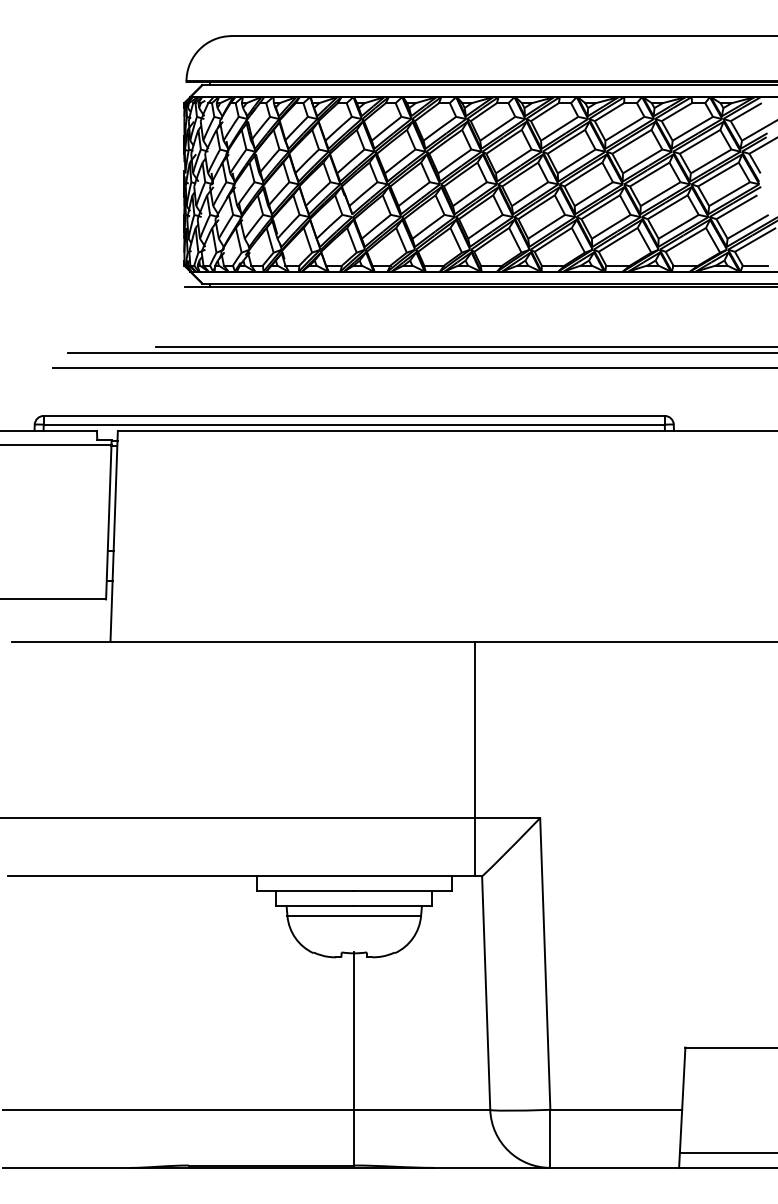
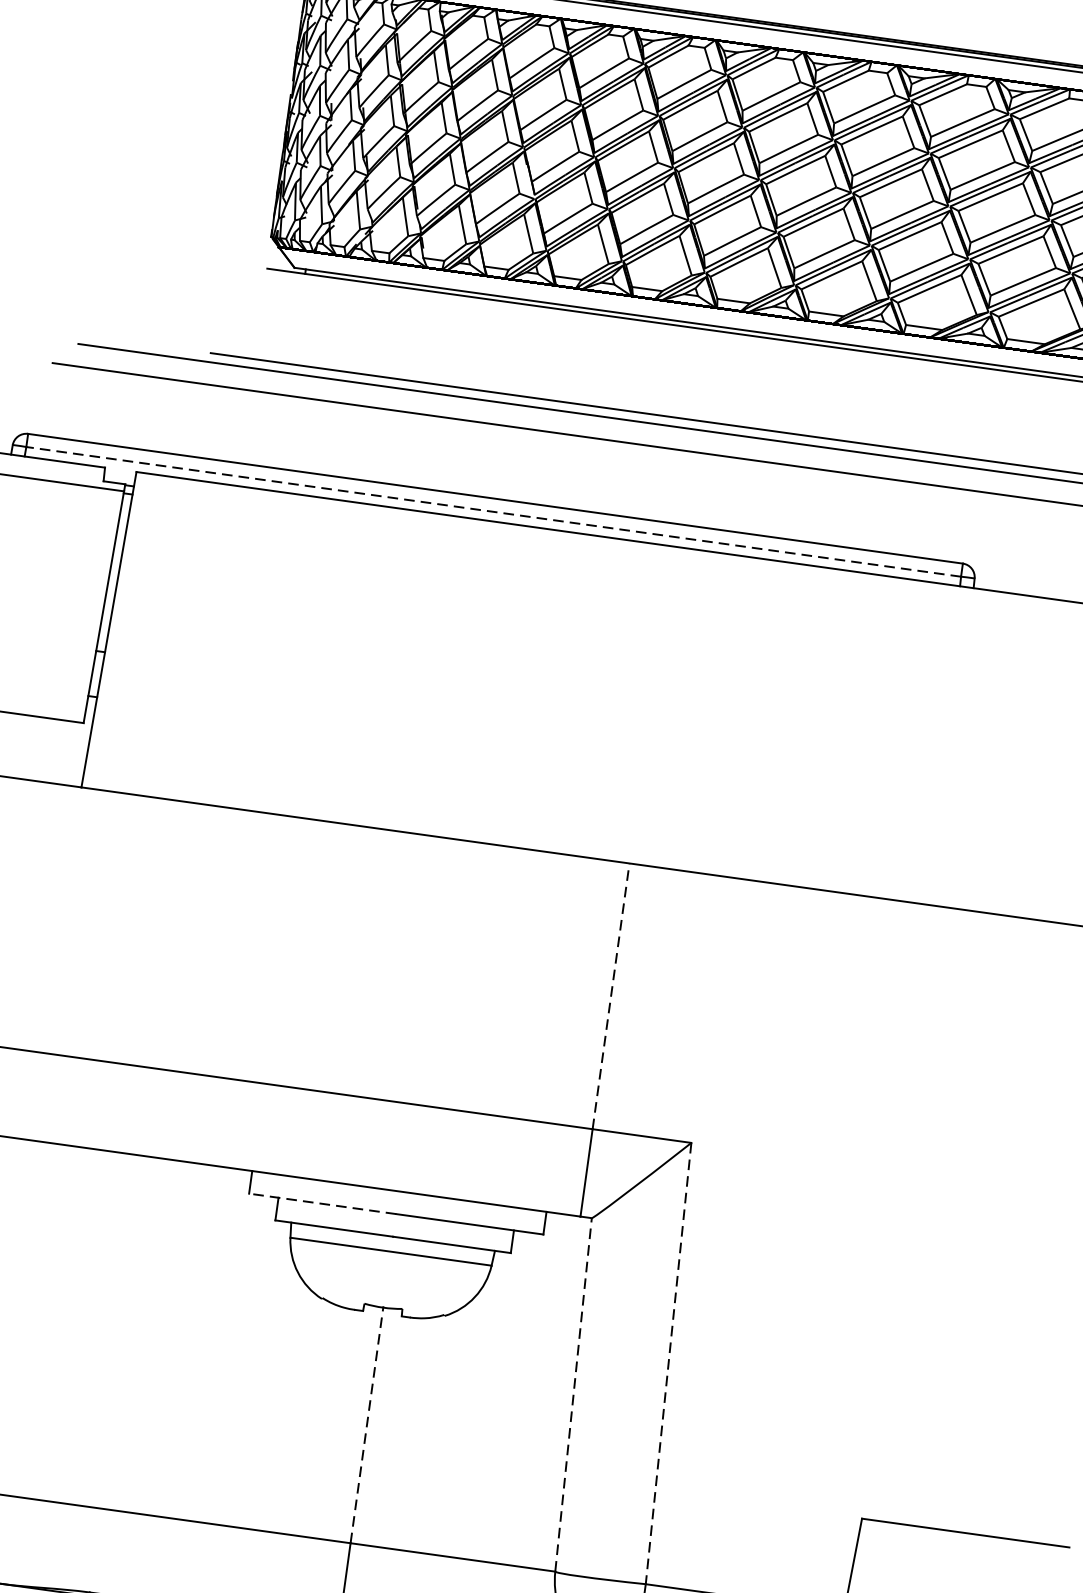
line: (353, 424) -> (492, 511), solid -> dashed
line: (474, 729) -> (611, 995), solid -> dashed
line: (305, 891) -> (322, 1204), solid -> dashed
line: (545, 963) -> (668, 1362), solid -> dashed
line: (486, 992) -> (574, 1394), solid -> dashed
line: (354, 1031) -> (367, 1425), solid -> dashed

